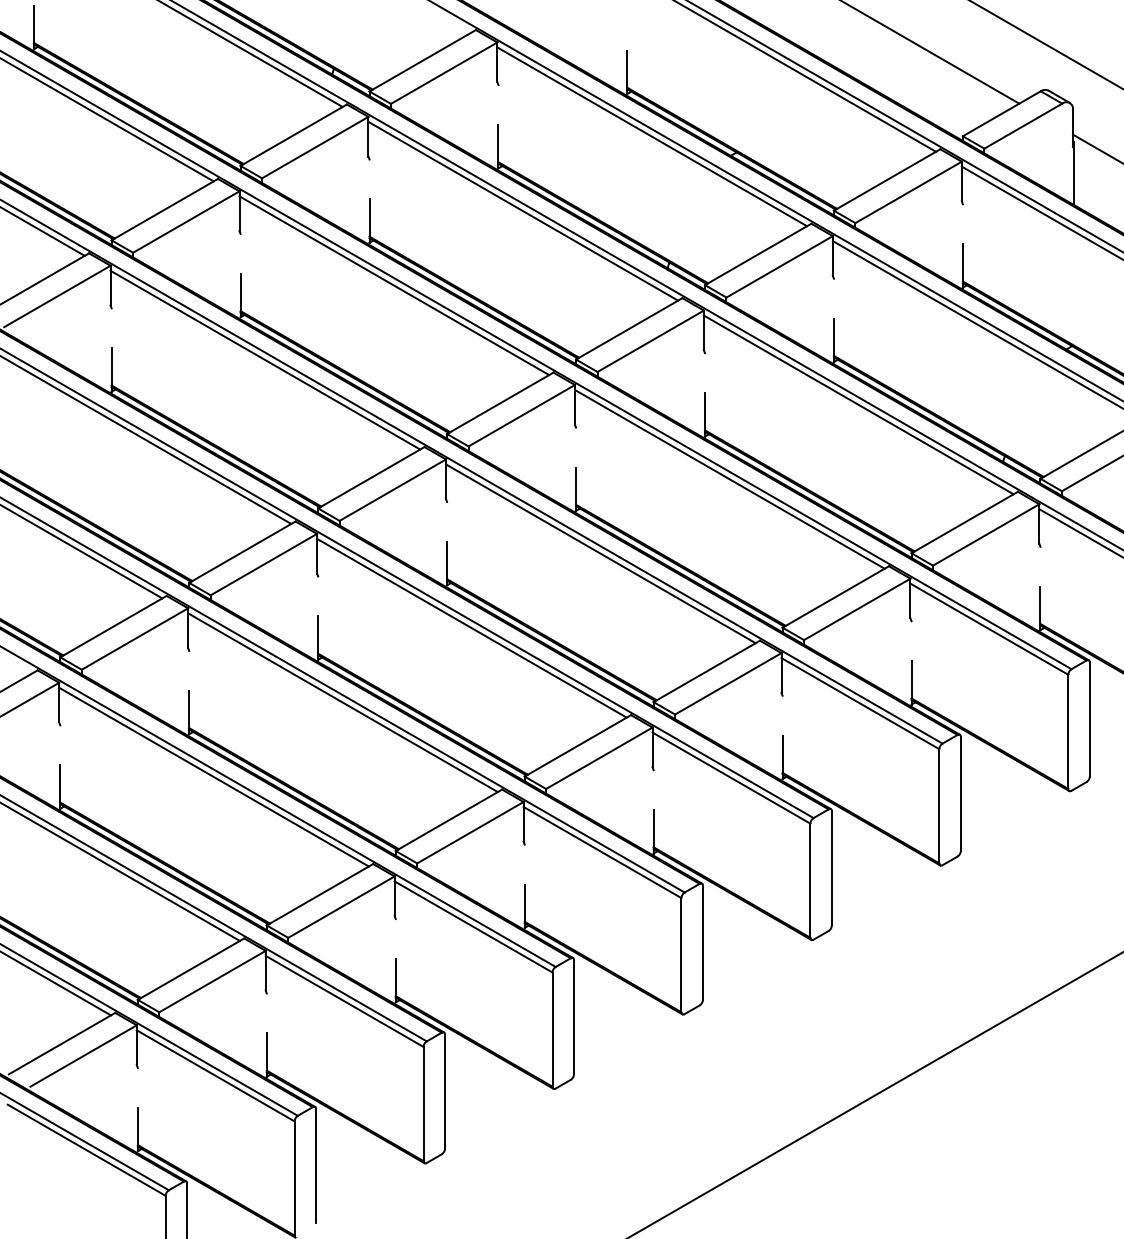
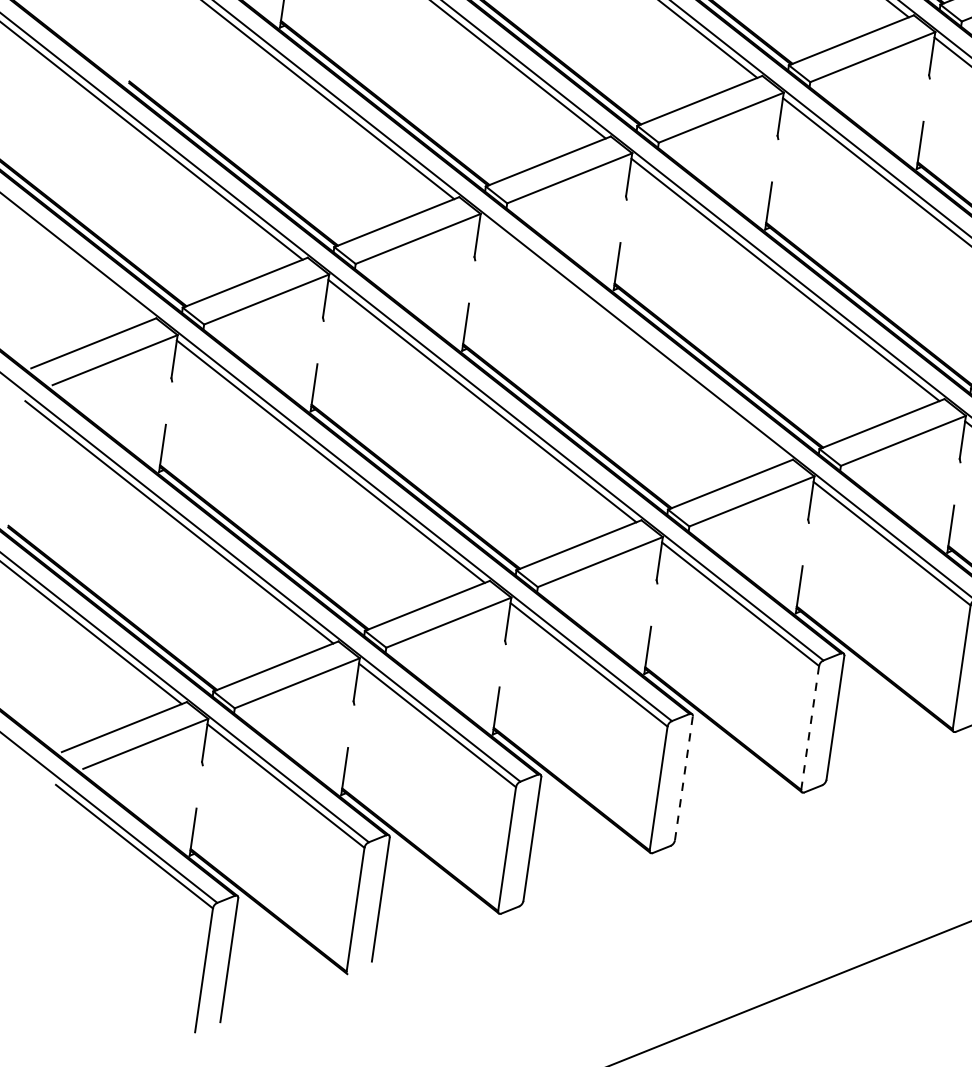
line: (471, 627) -> (633, 339), removed
line: (681, 954) -> (810, 727), solid -> dashed
line: (574, 1016) -> (684, 777), solid -> dashed

